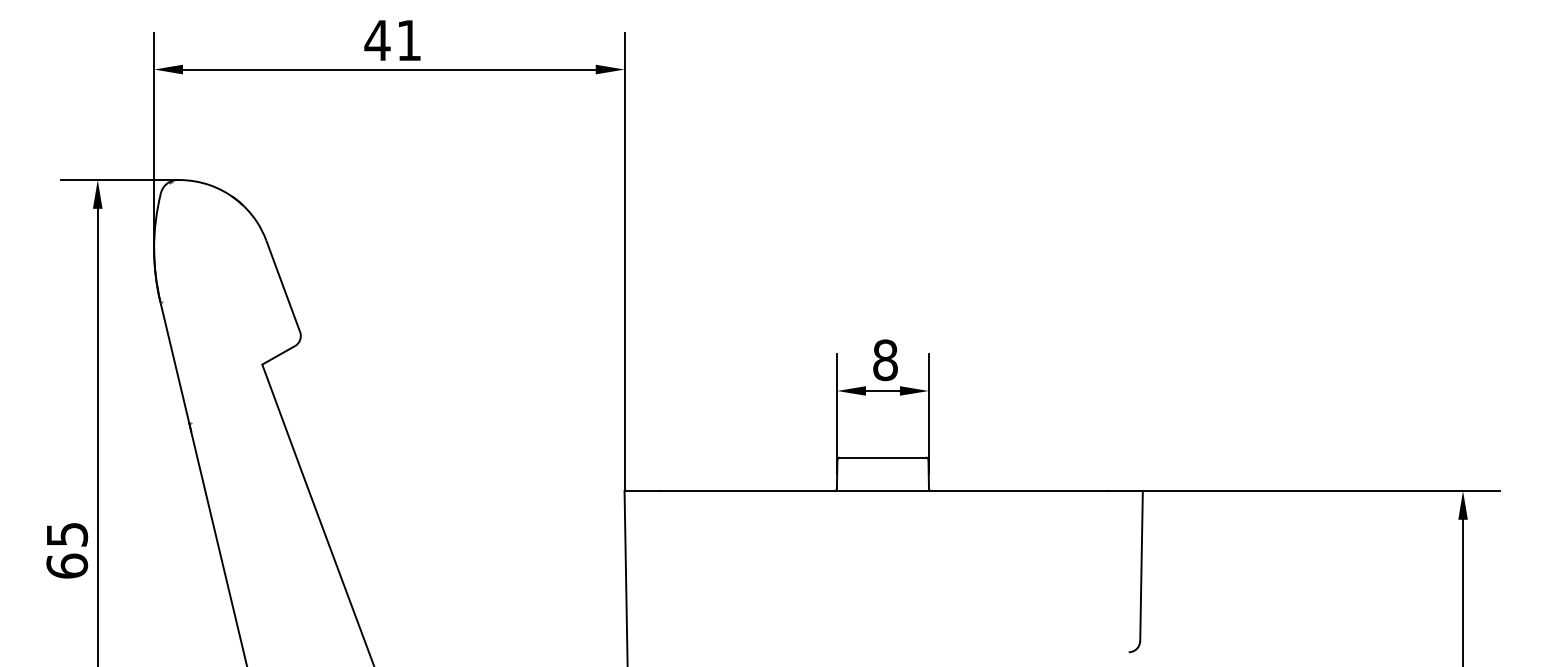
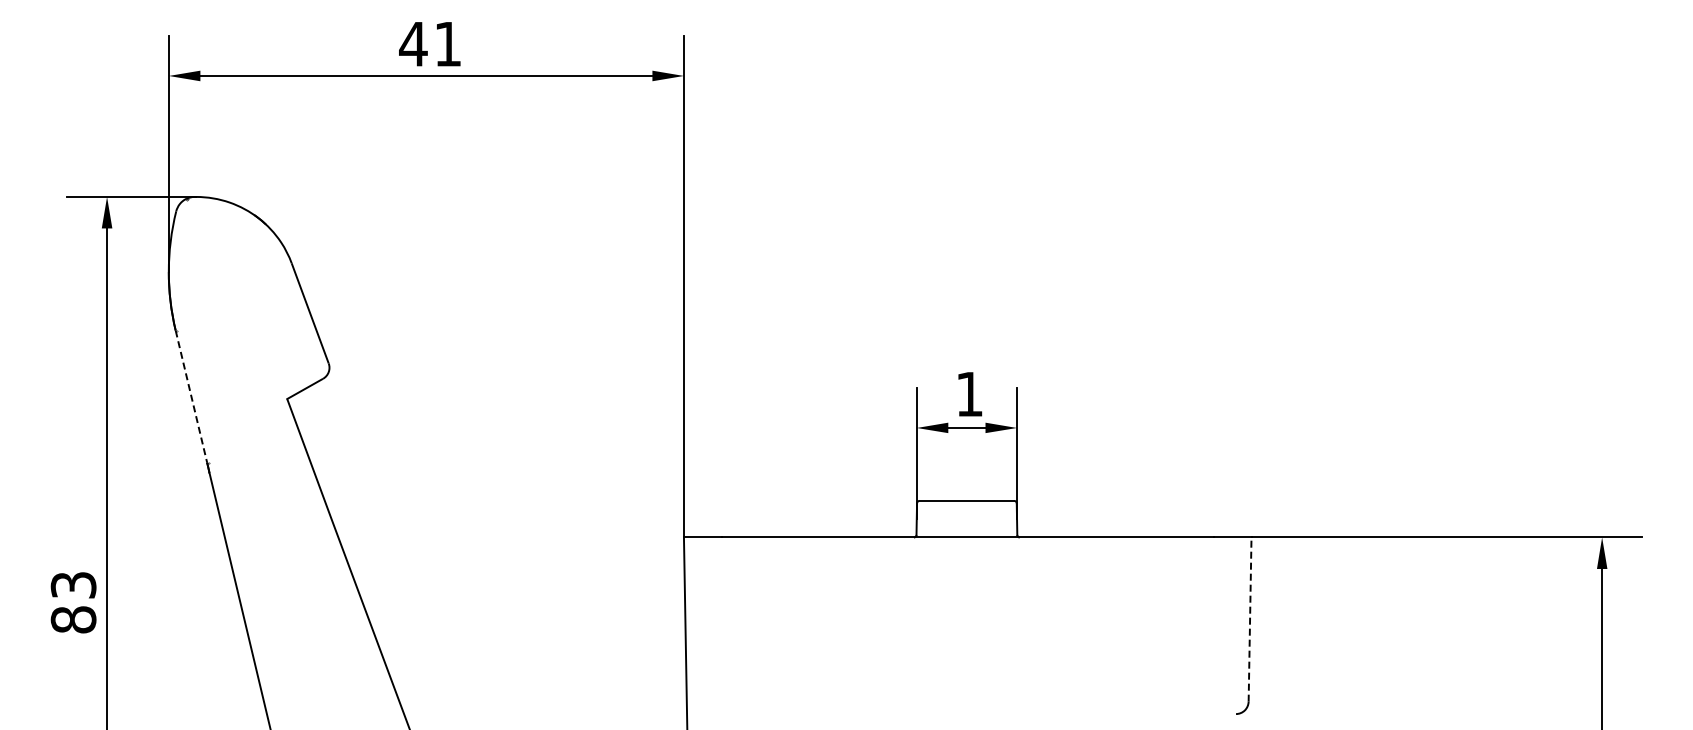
text: (885, 360) -> (969, 394), 8 -> 1
line: (174, 362) -> (191, 396), solid -> dashed
text: (67, 550) -> (73, 602), 65 -> 83
line: (1141, 565) -> (1250, 619), solid -> dashed

